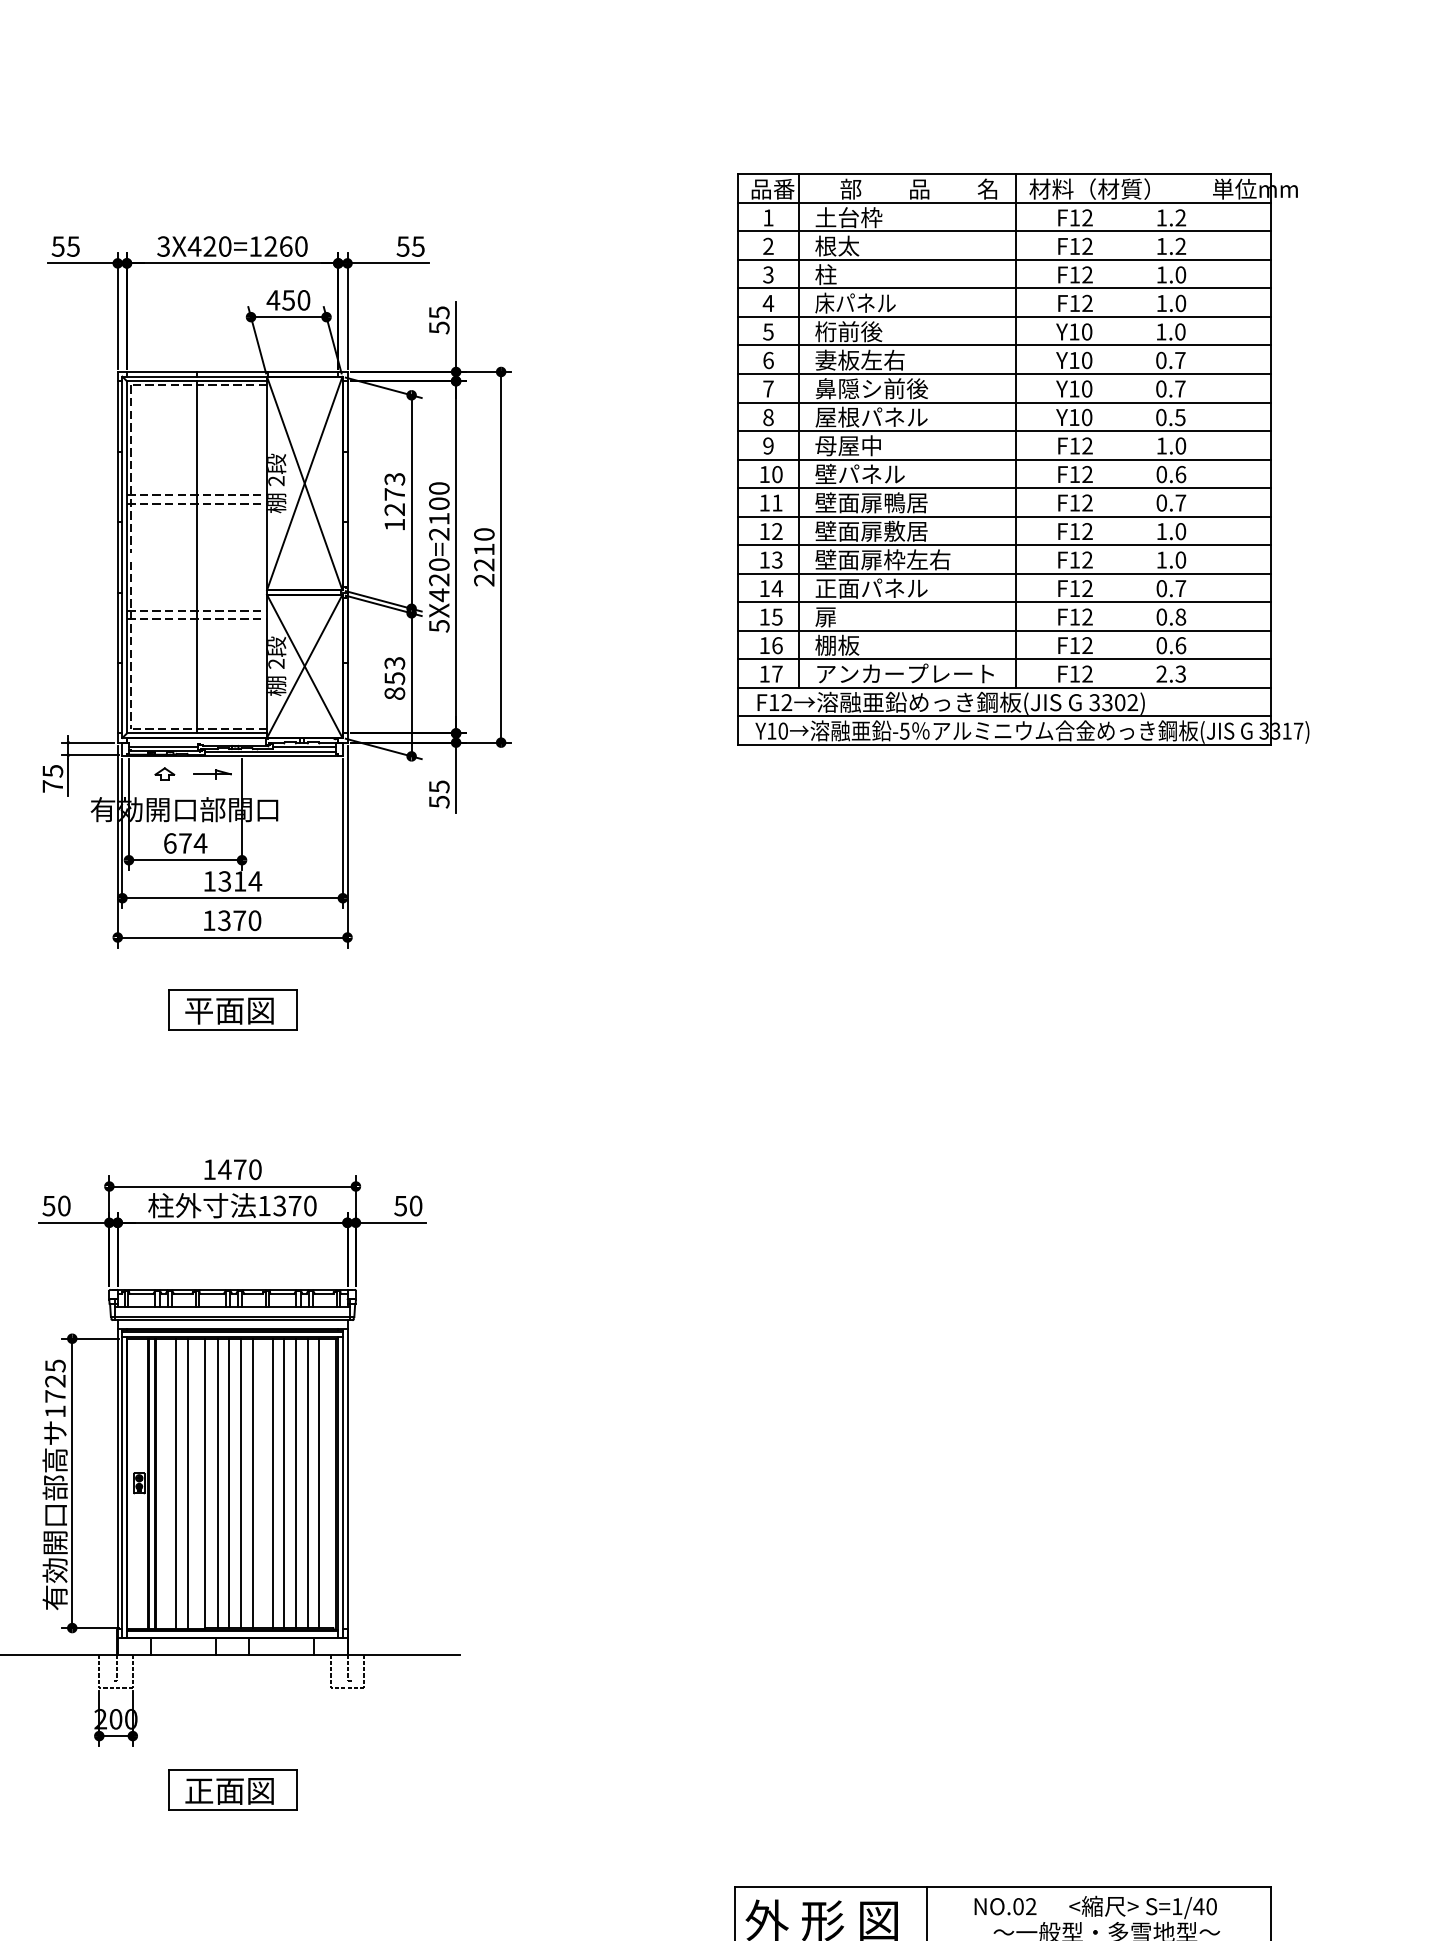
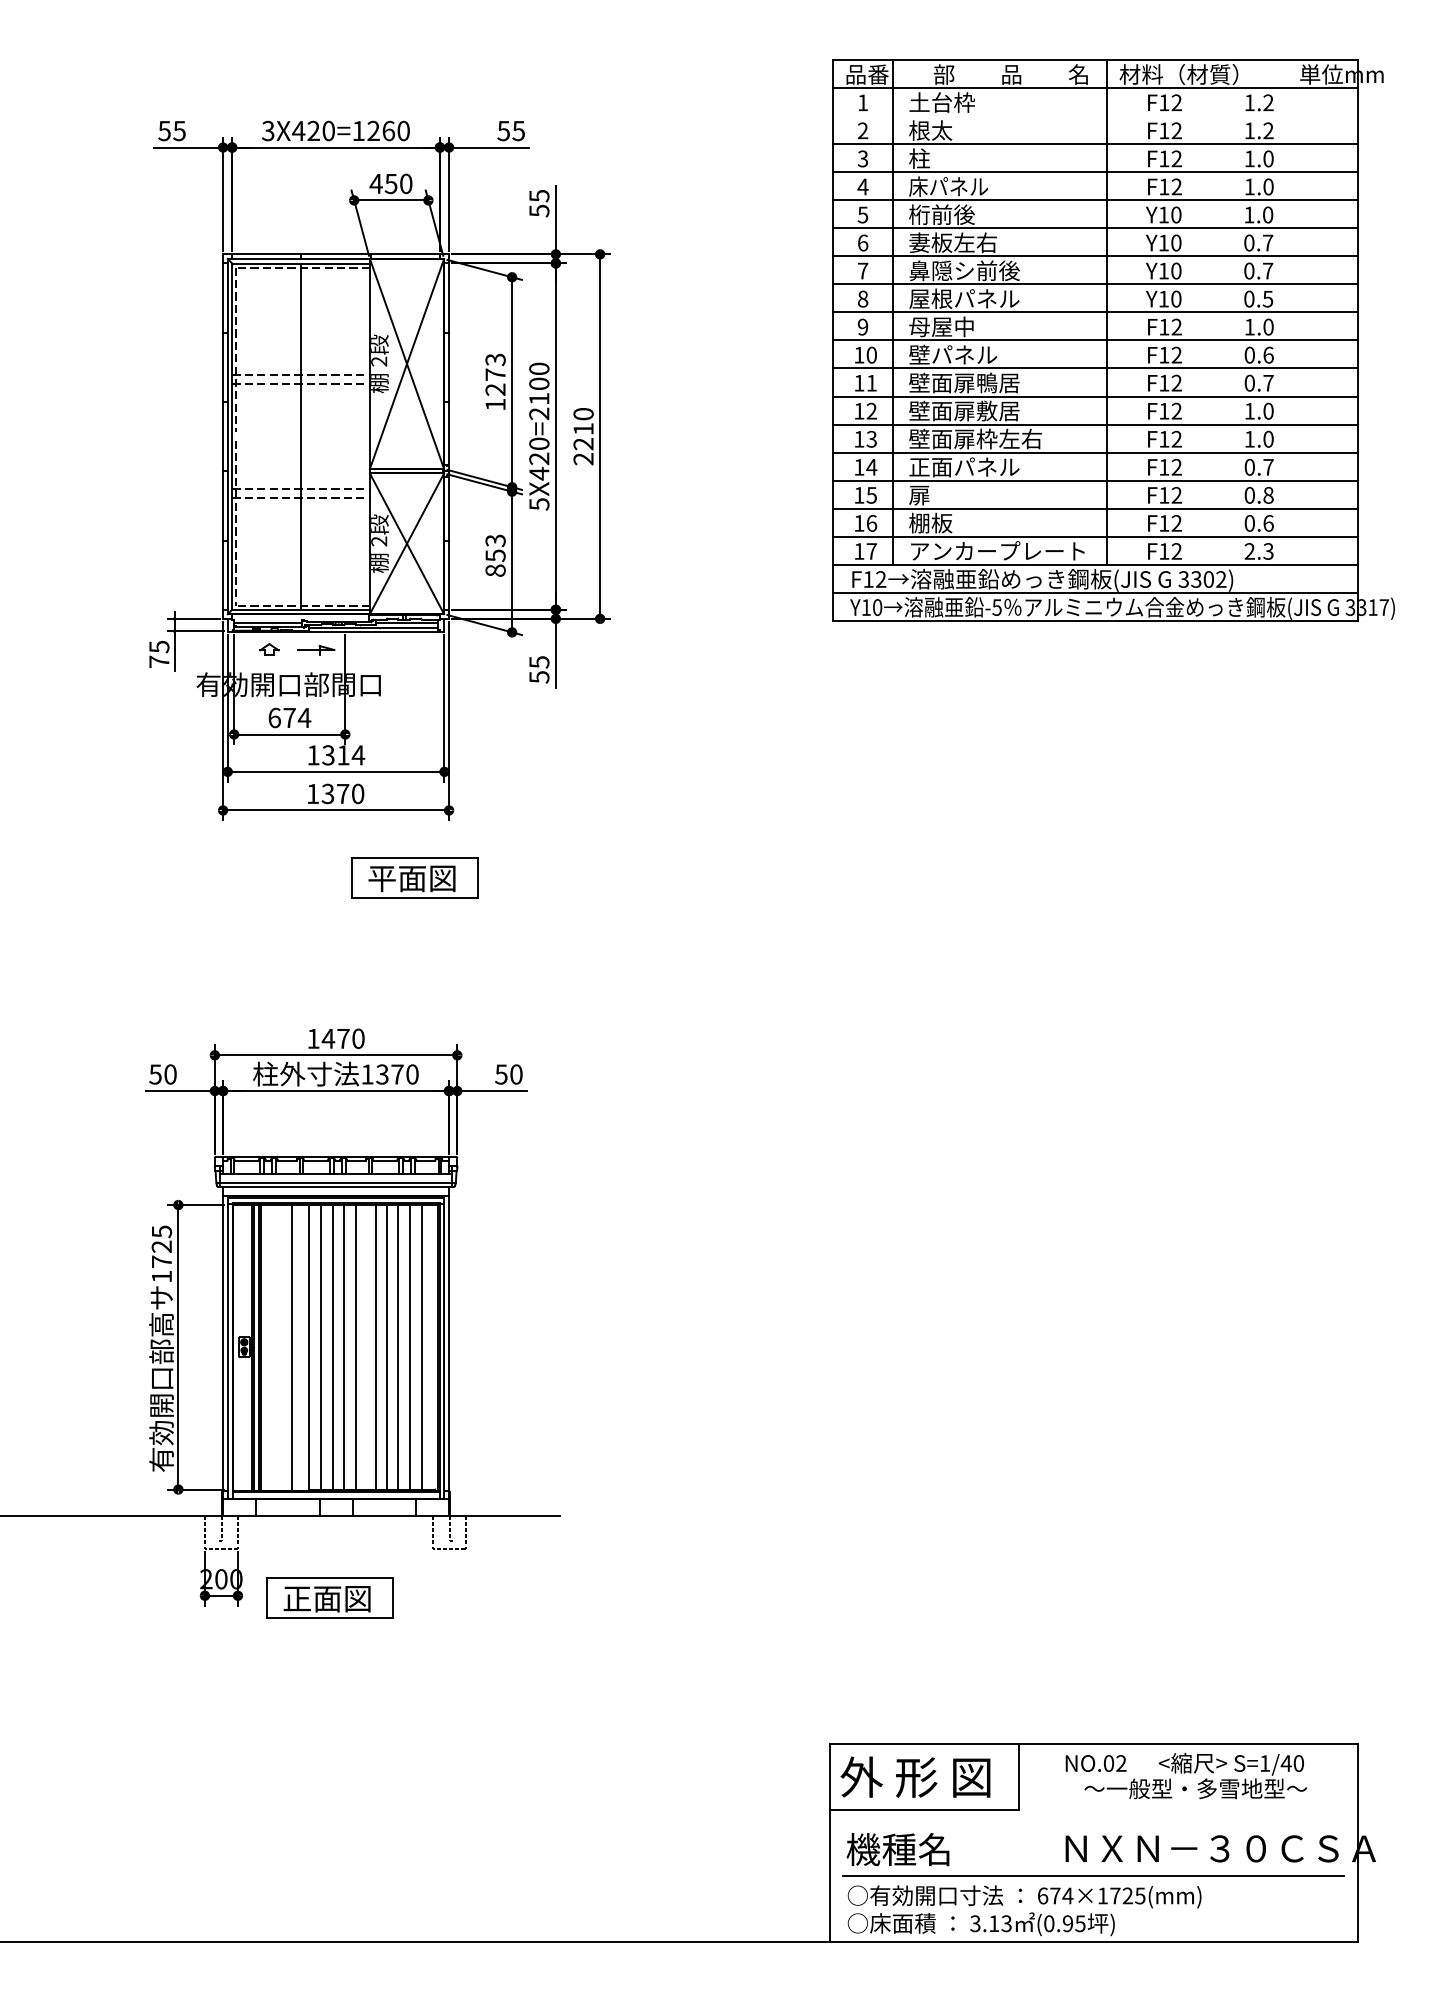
line: (1004, 231) -> (1095, 116), removed
part: (232, 1009) -> (414, 877), moved
line: (176, 1483) -> (280, 1347), removed
part: (232, 1789) -> (329, 1597), moved

